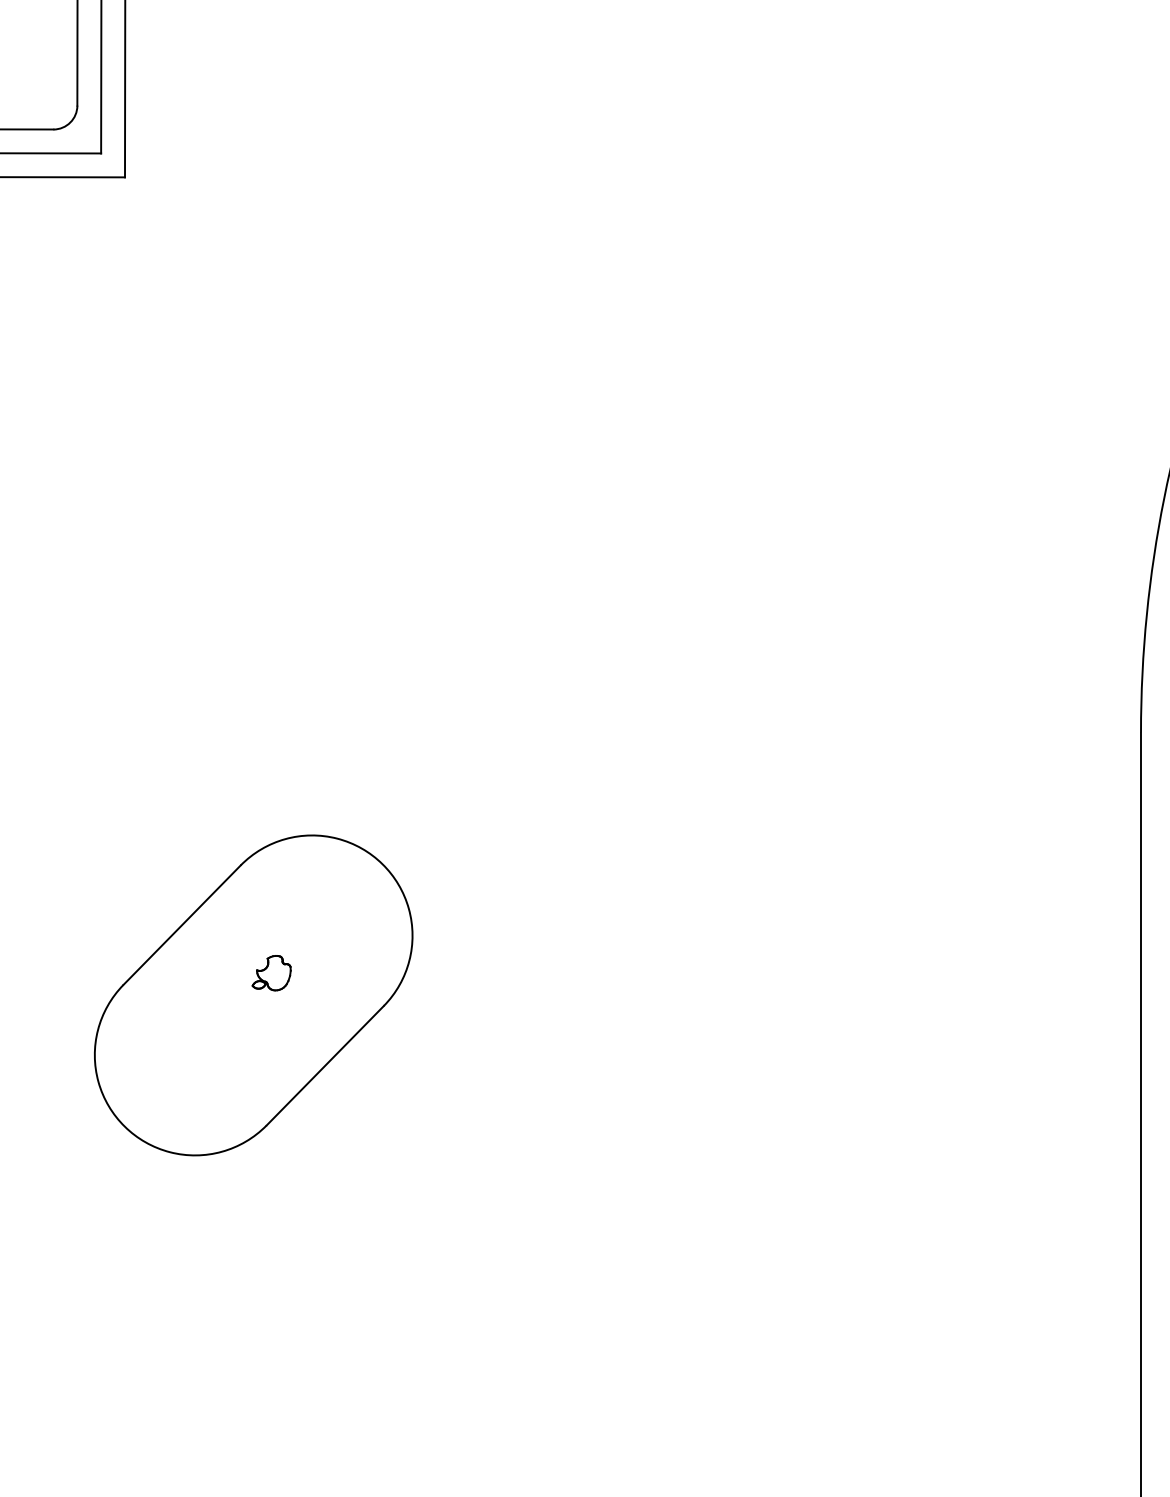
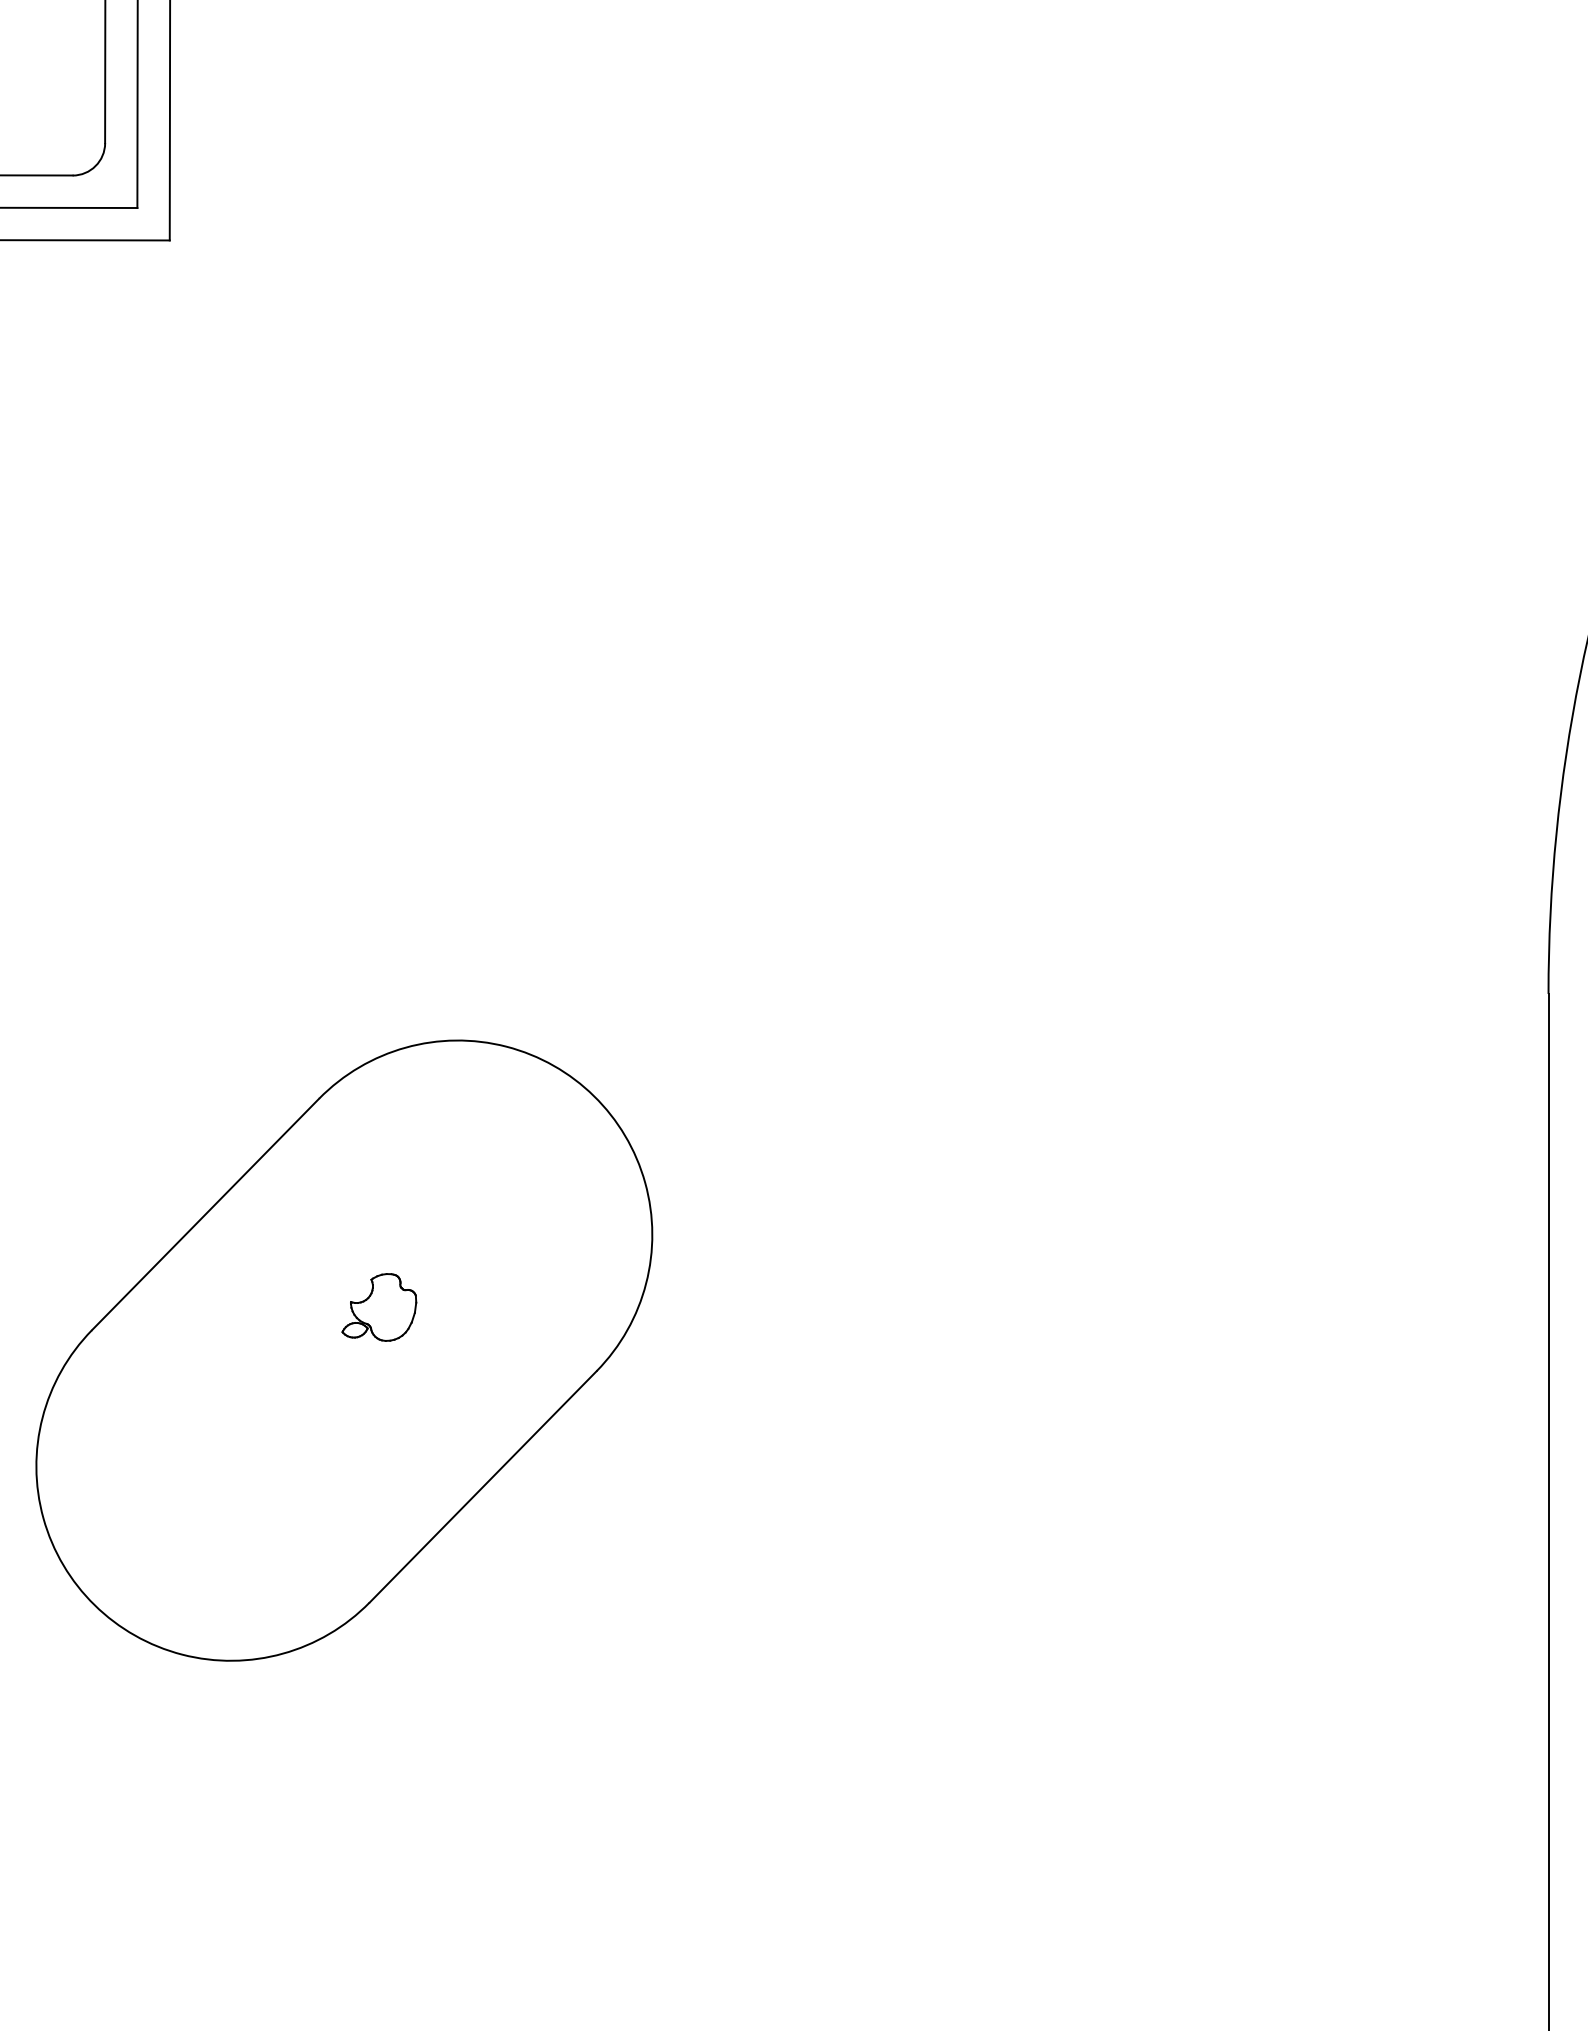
part: (253, 995) -> (344, 1350), size x1.43

